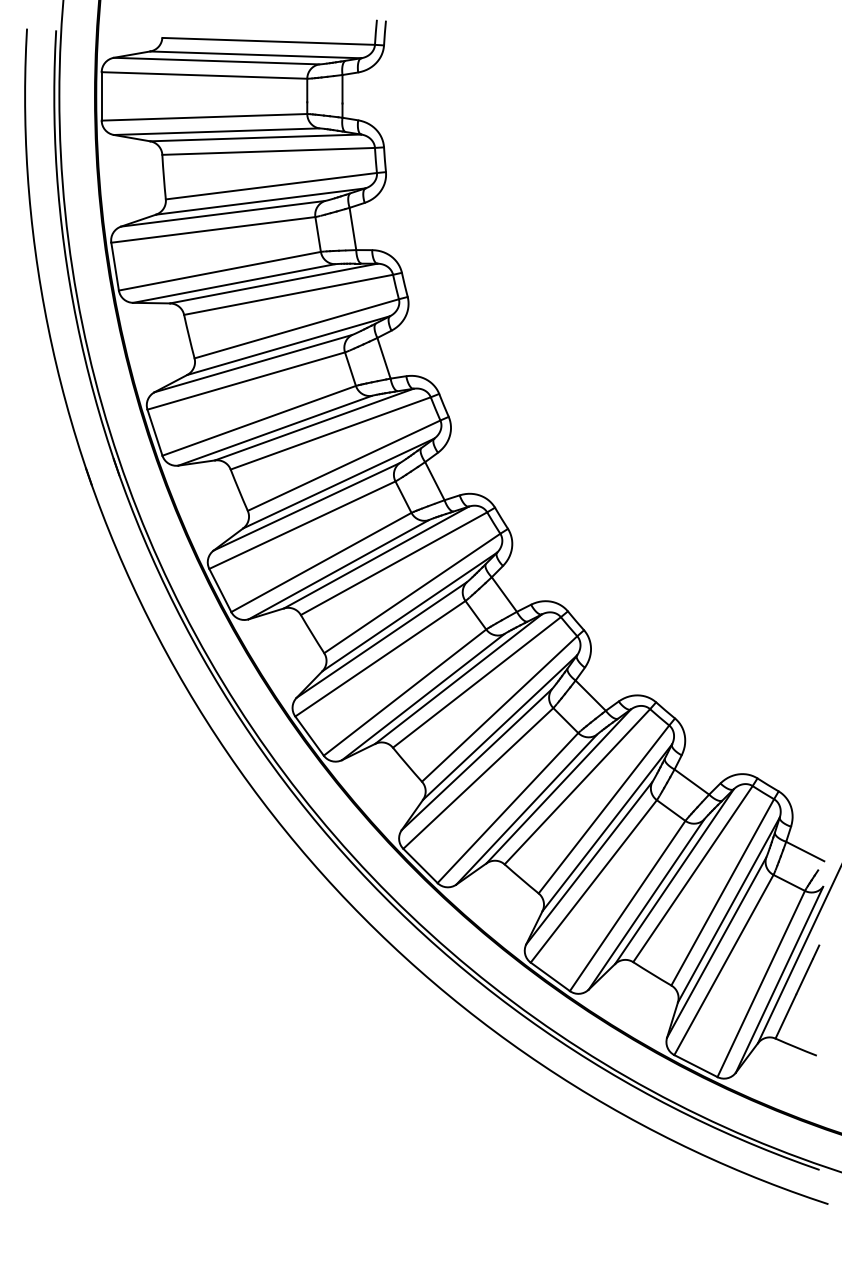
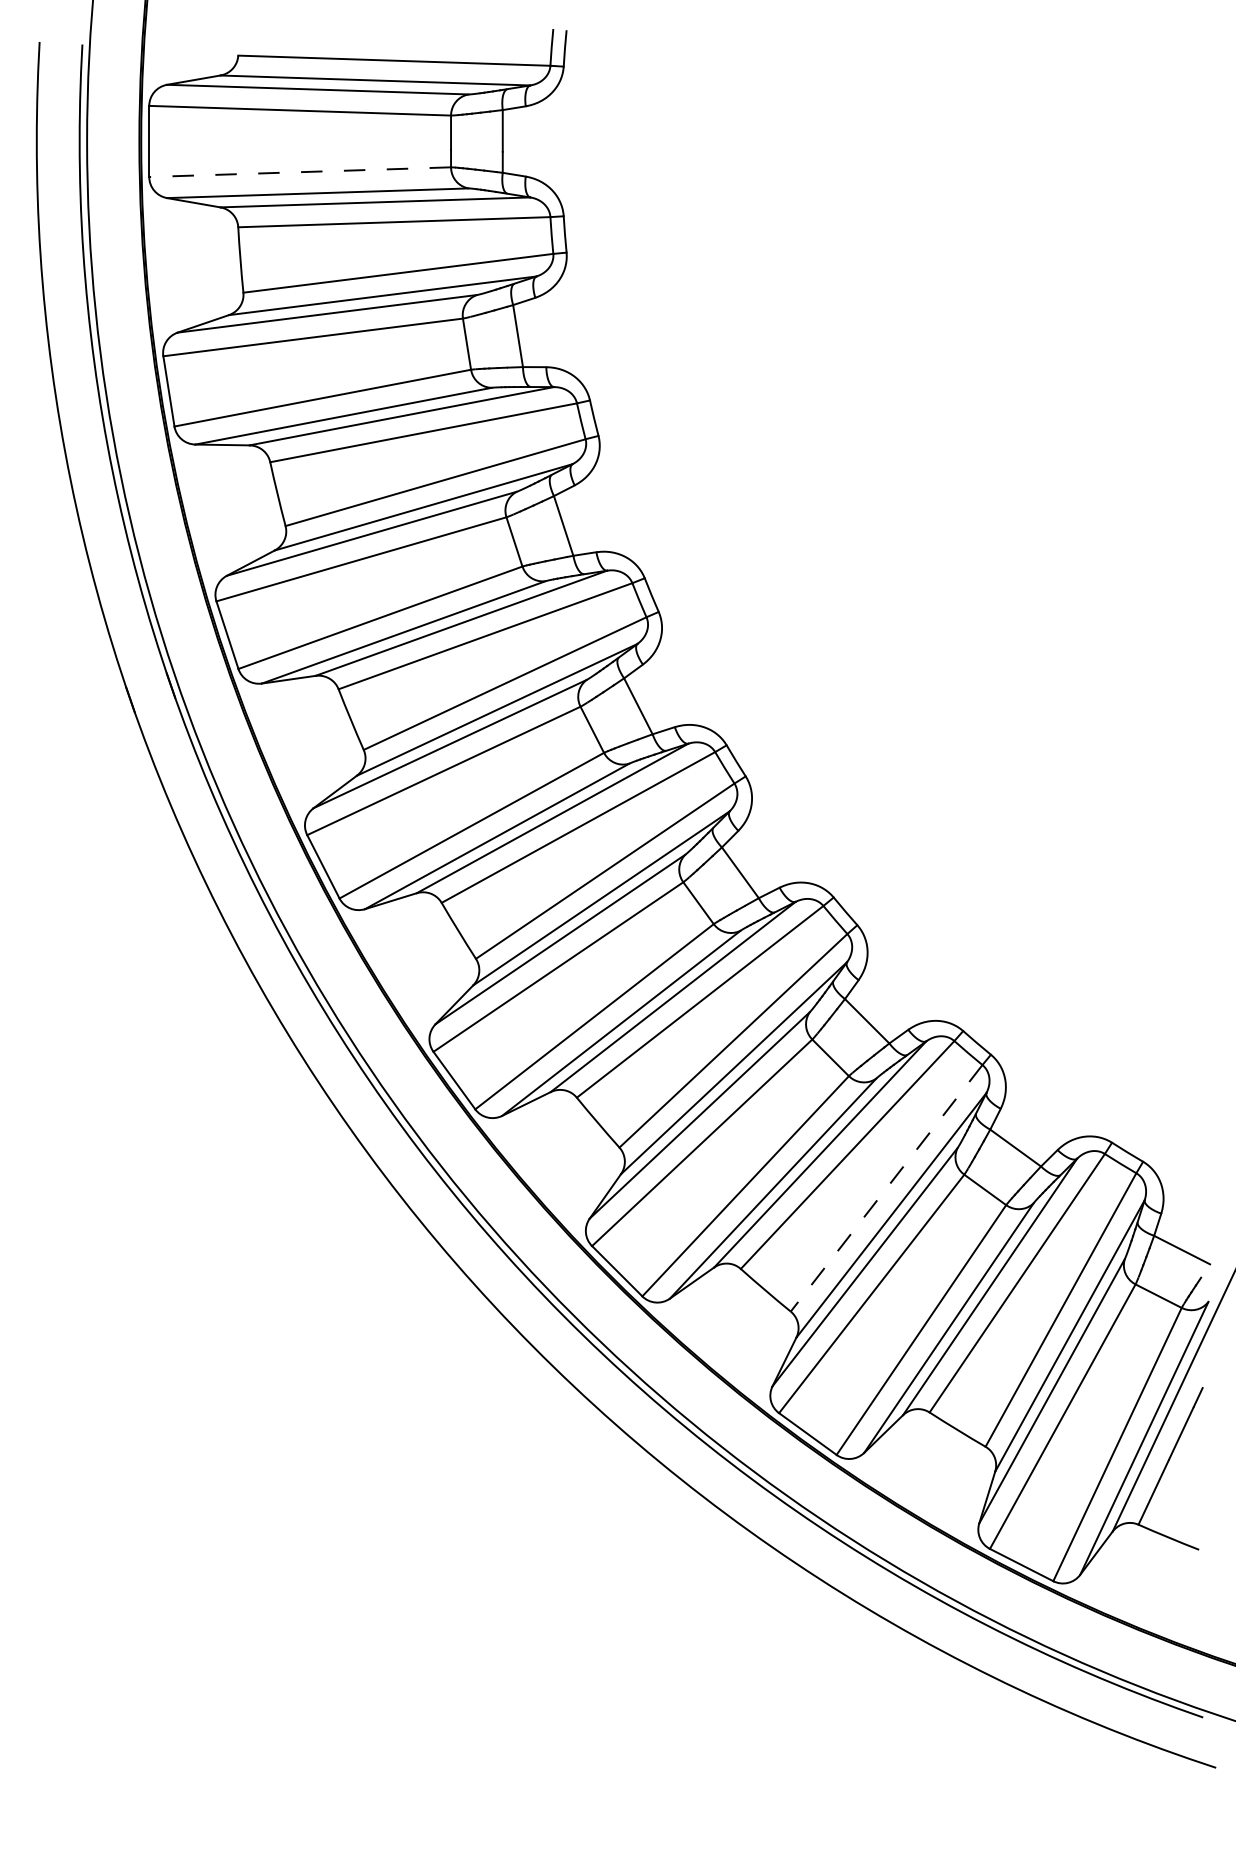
line: (204, 117) -> (300, 172), solid -> dashed
line: (603, 809) -> (885, 1188), solid -> dashed

